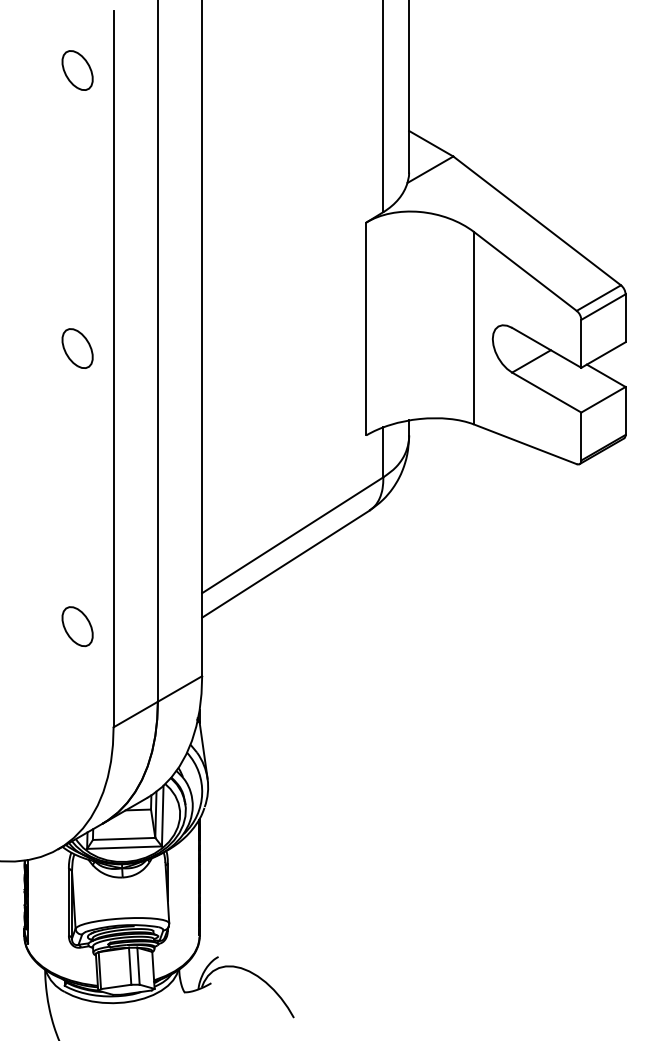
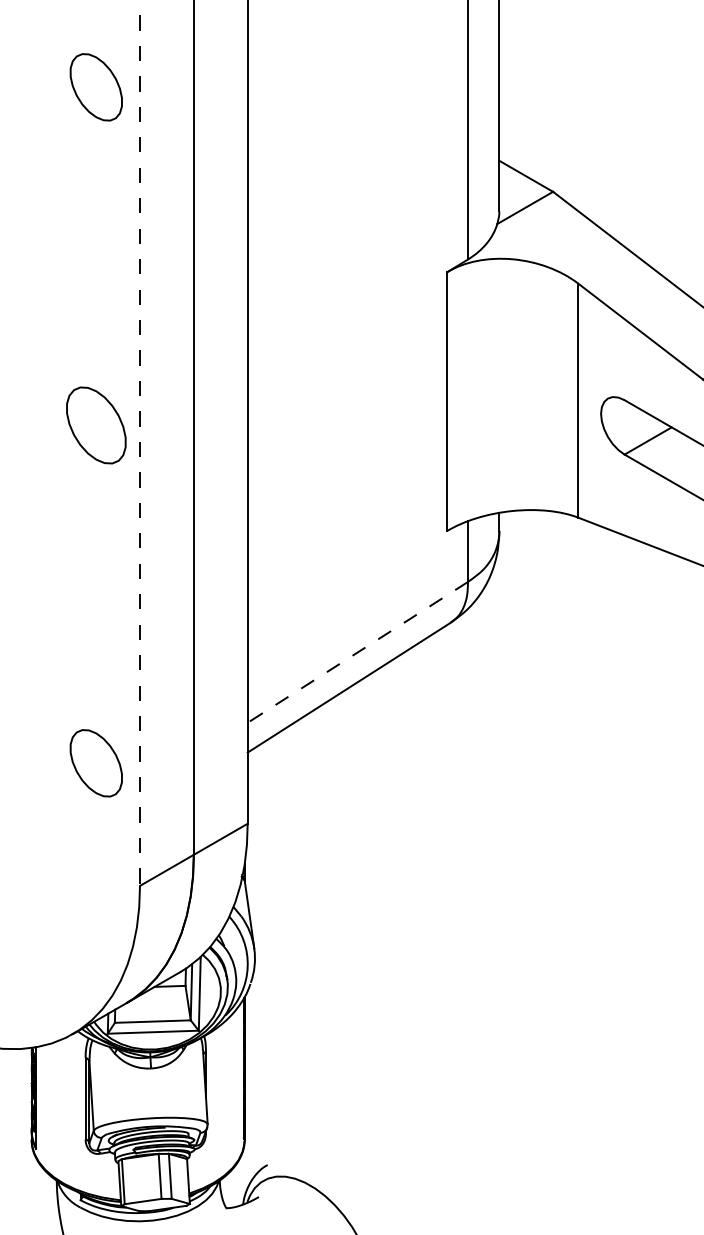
part: (77, 70) -> (96, 87), size x1.4
part: (77, 348) -> (96, 425), size x1.6
line: (113, 369) -> (139, 450), solid -> dashed
line: (292, 535) -> (357, 652), solid -> dashed
part: (77, 626) -> (96, 763), size x1.4

